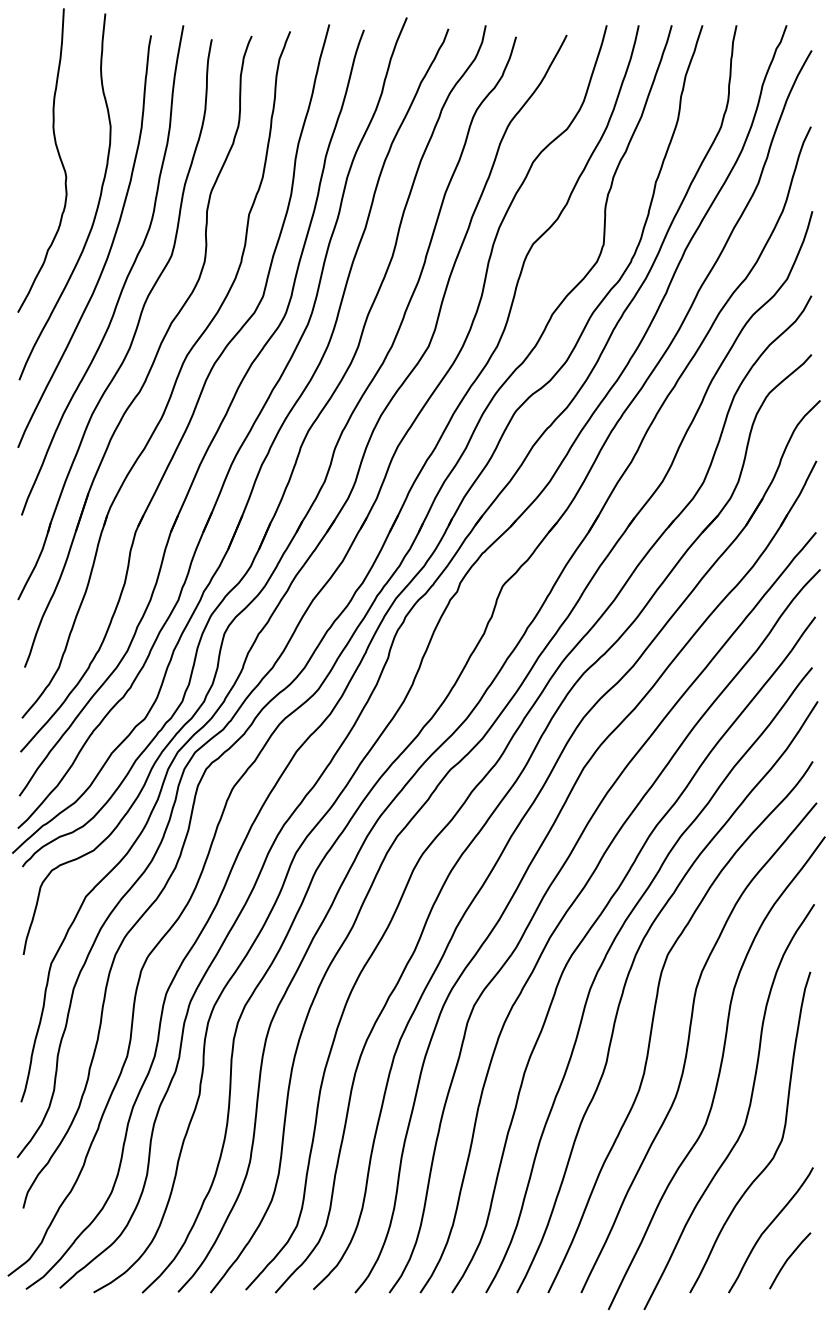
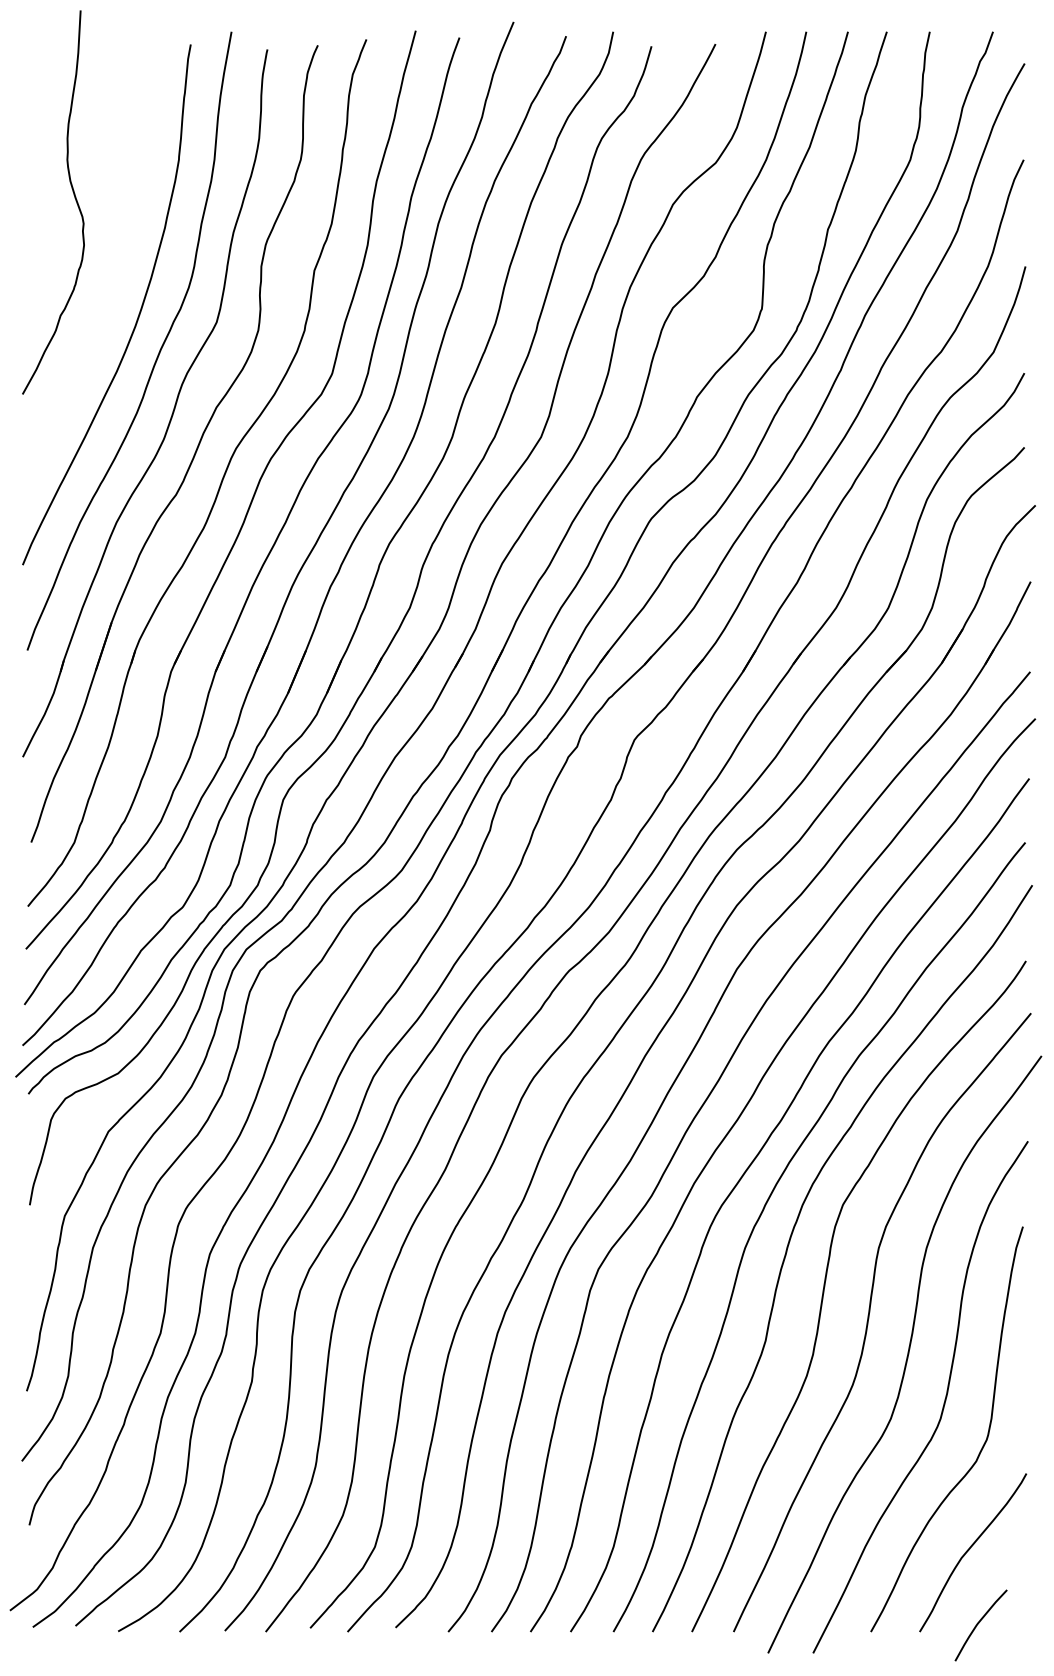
curve: (97, 203) -> (123, 256), removed
curve: (788, 1260) -> (978, 1625), moved

